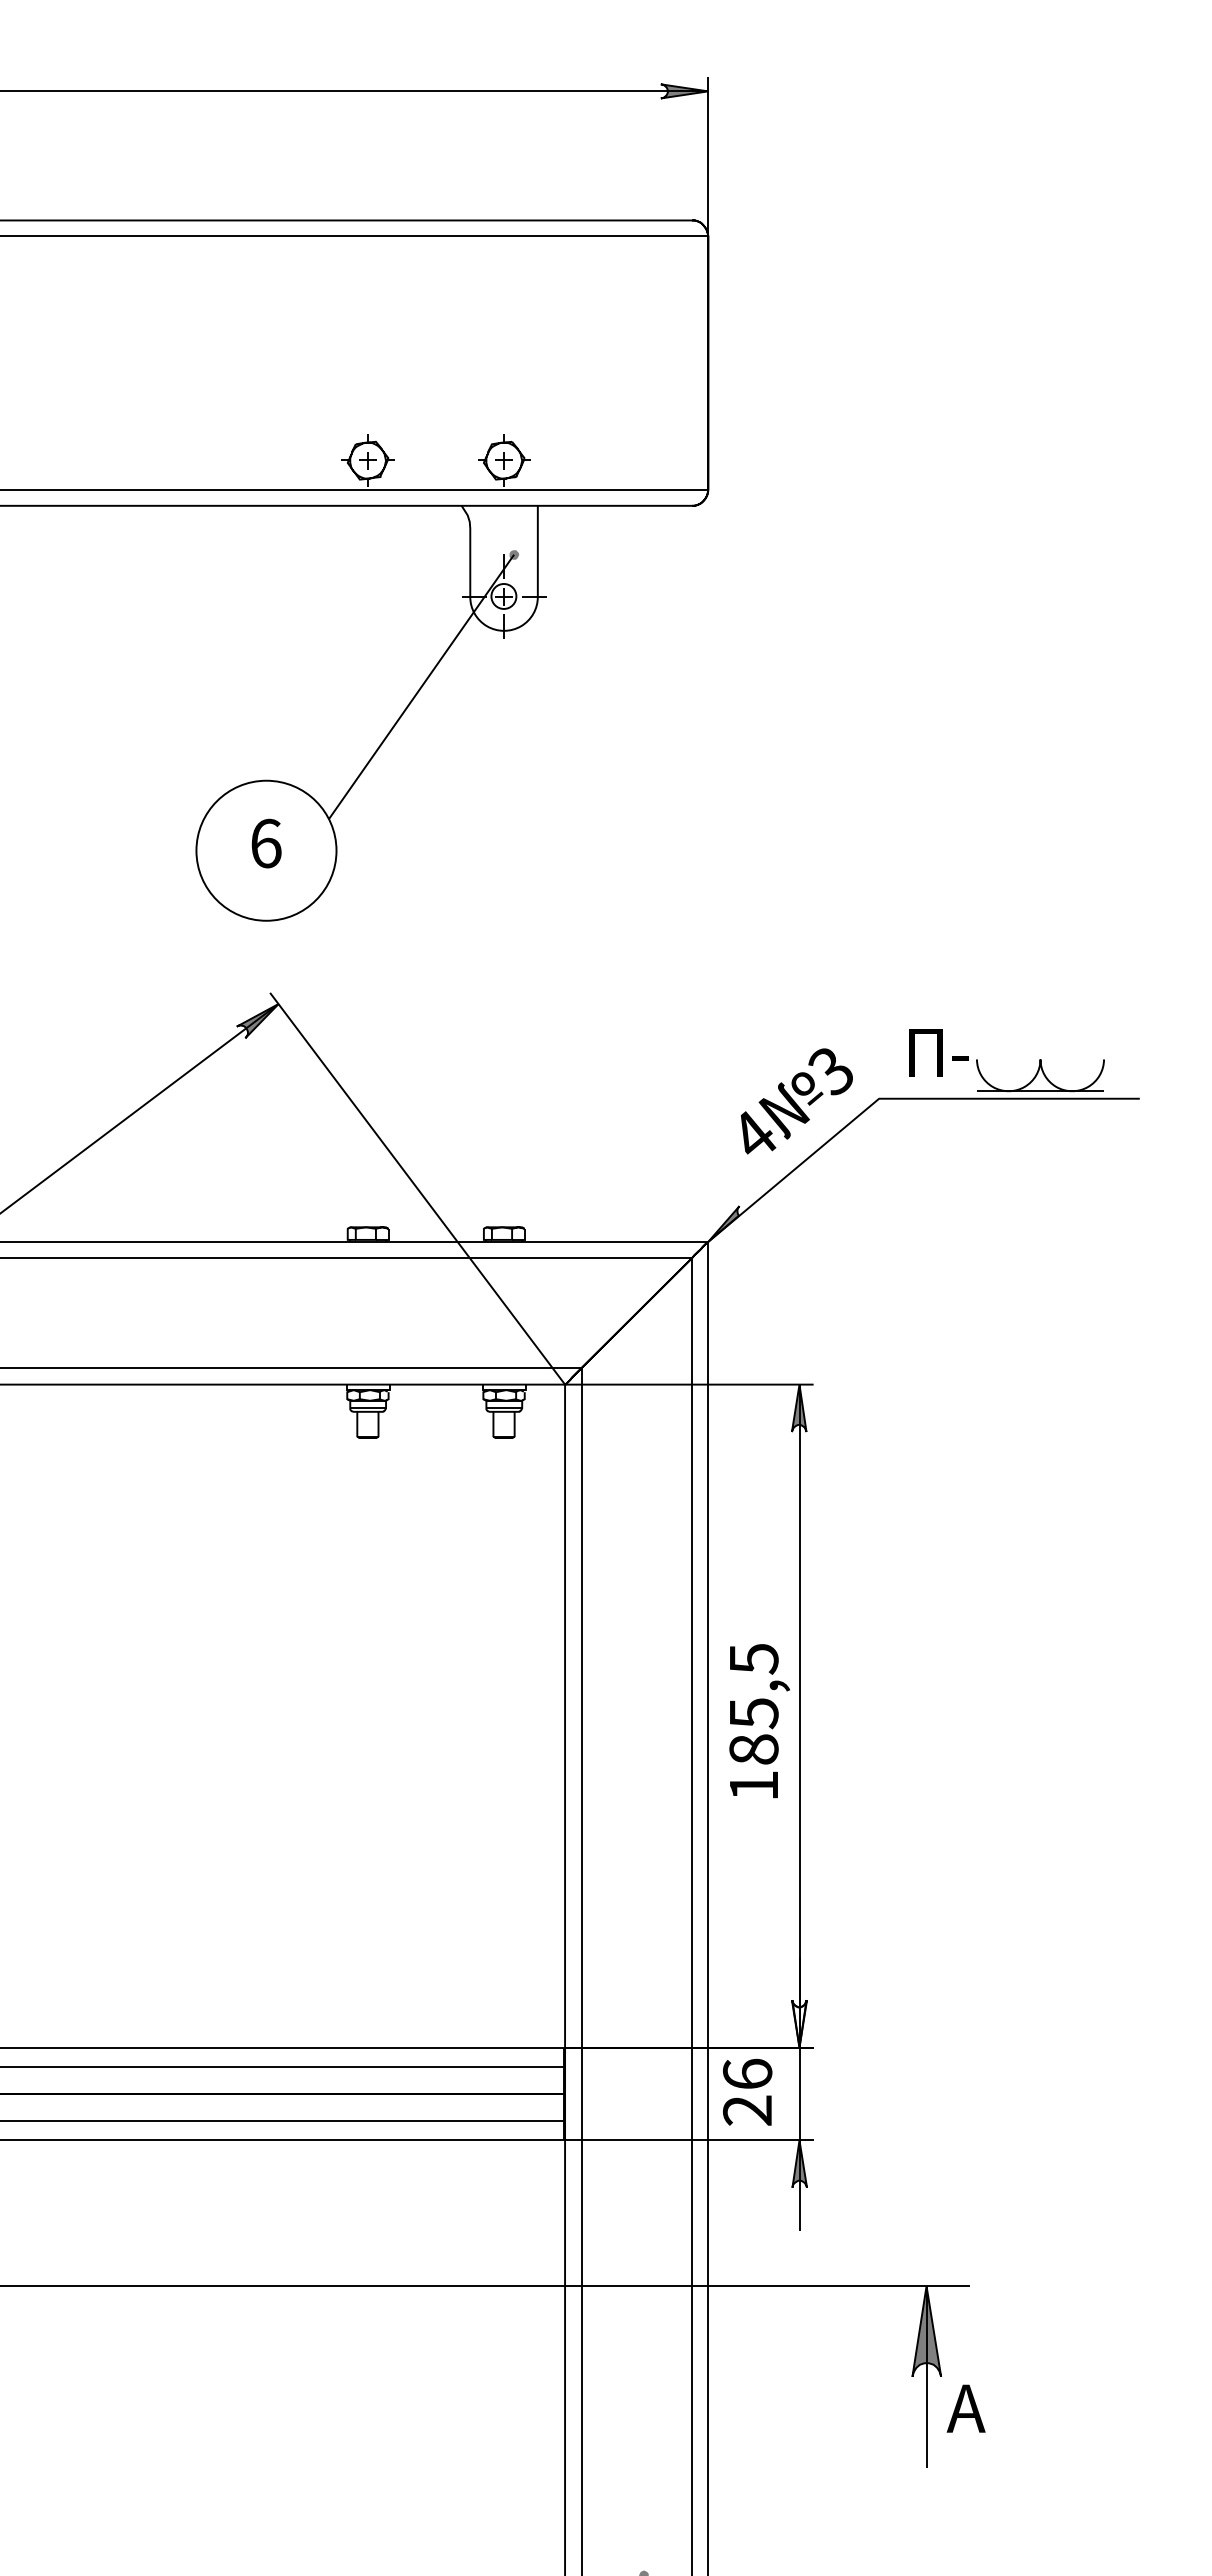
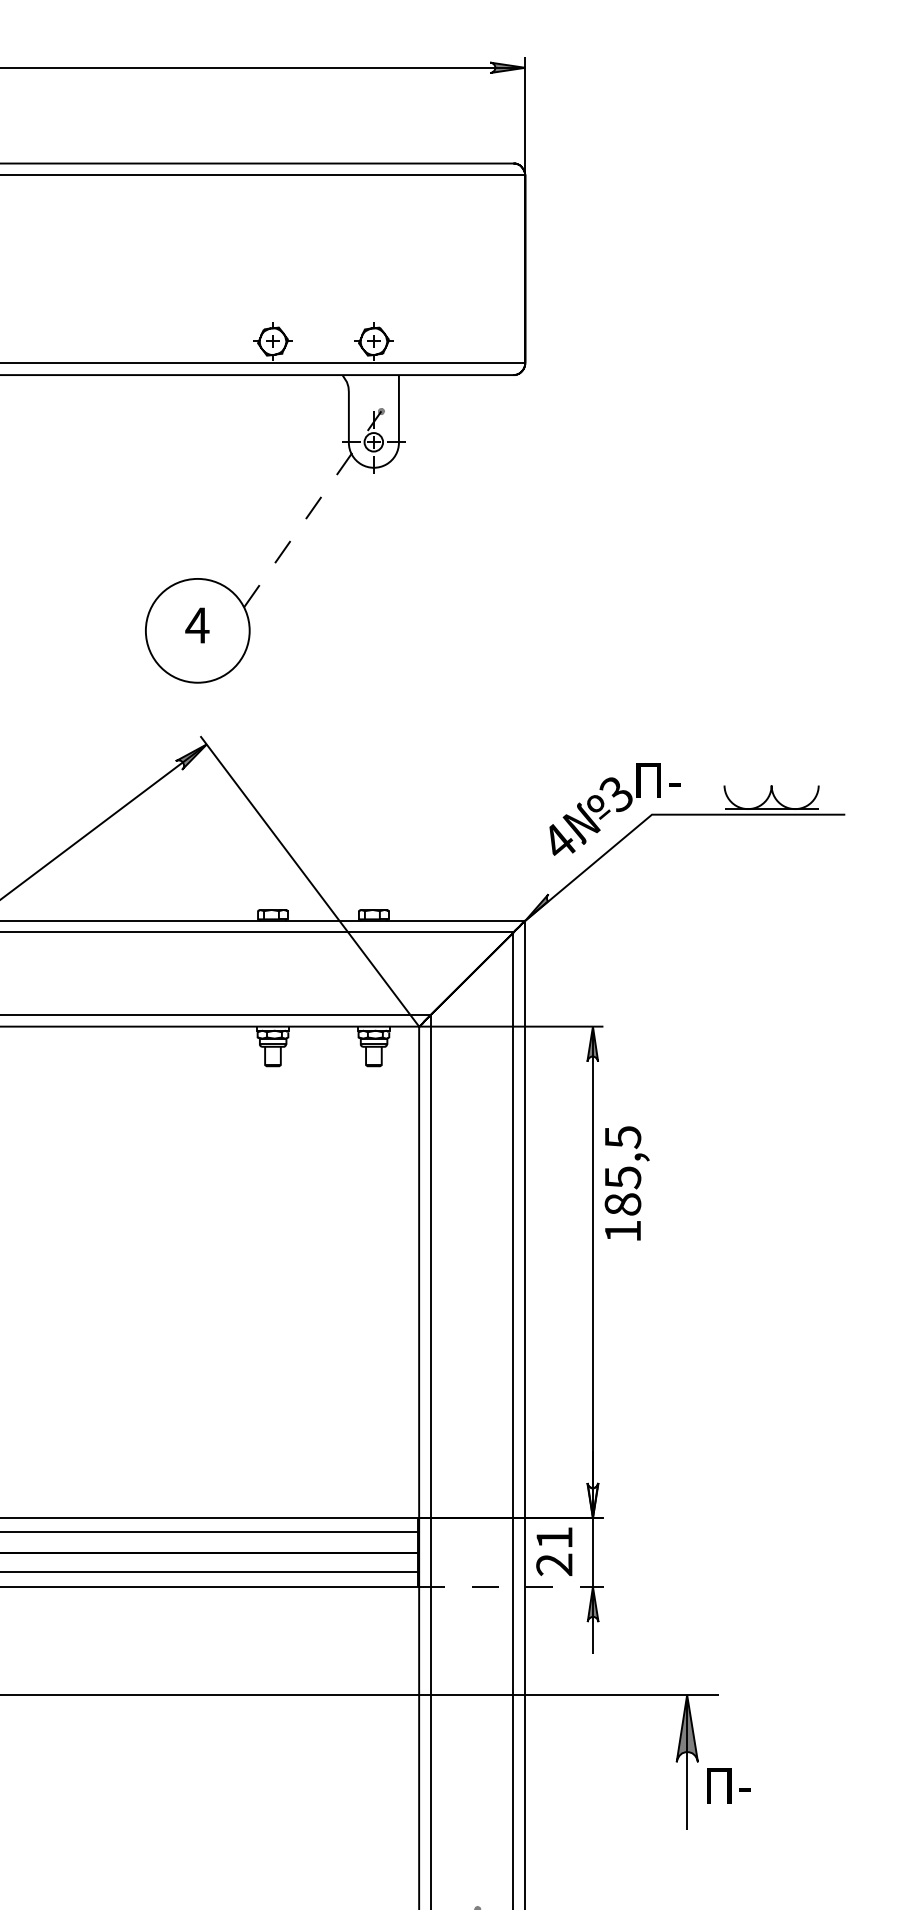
line: (421, 686) -> (312, 509), solid -> dashed
text: (265, 843) -> (197, 625), 6 -> 4
text: (938, 1052) -> (658, 780), moved
text: (759, 1721) -> (627, 1183), moved
text: (747, 2073) -> (554, 1537), 26 -> 21
line: (689, 2140) -> (511, 1587), solid -> dashed
text: (979, 2408) -> (726, 1785), A -> П-

